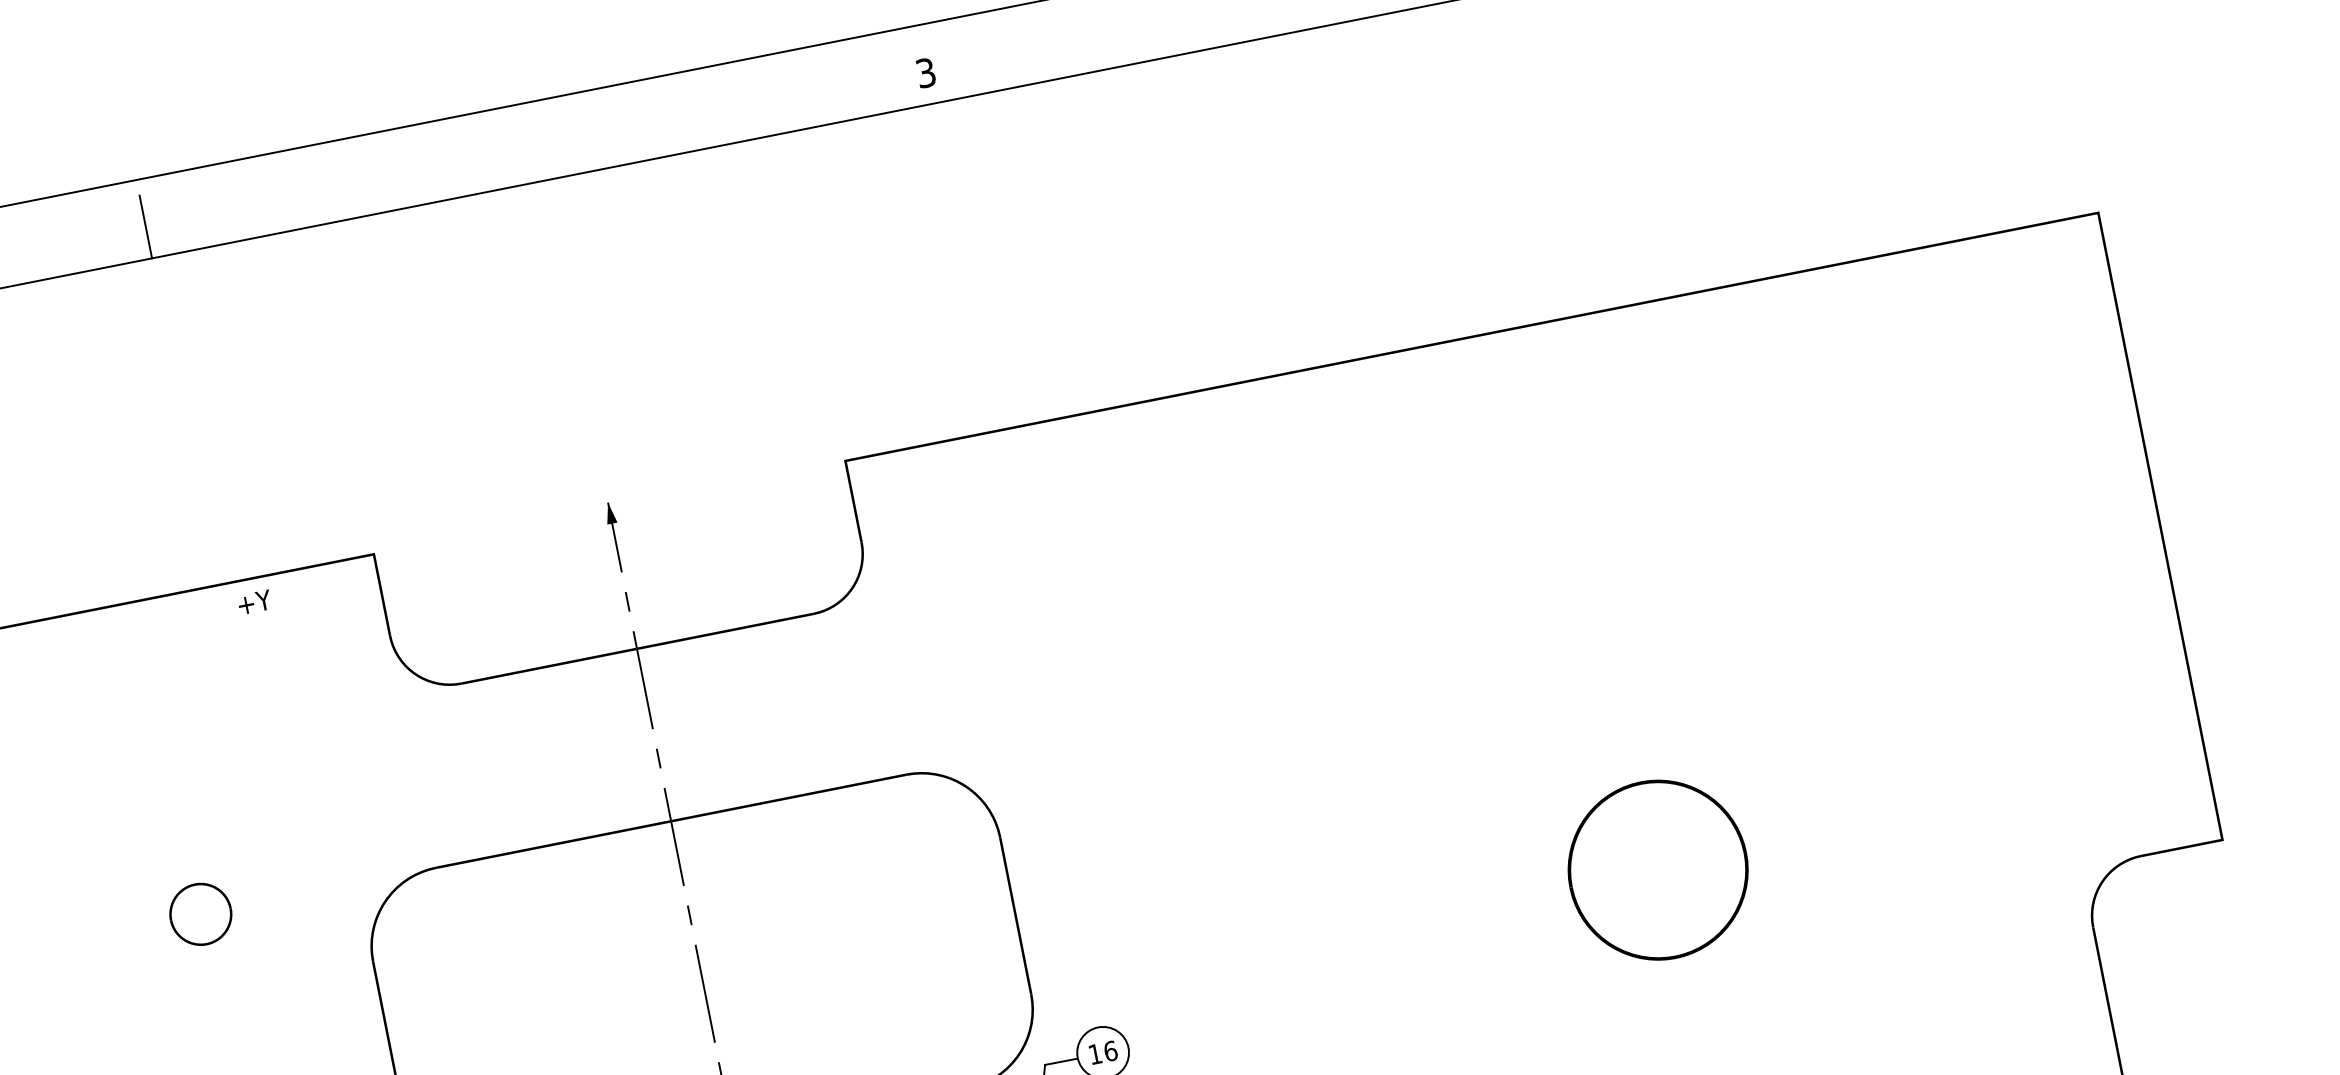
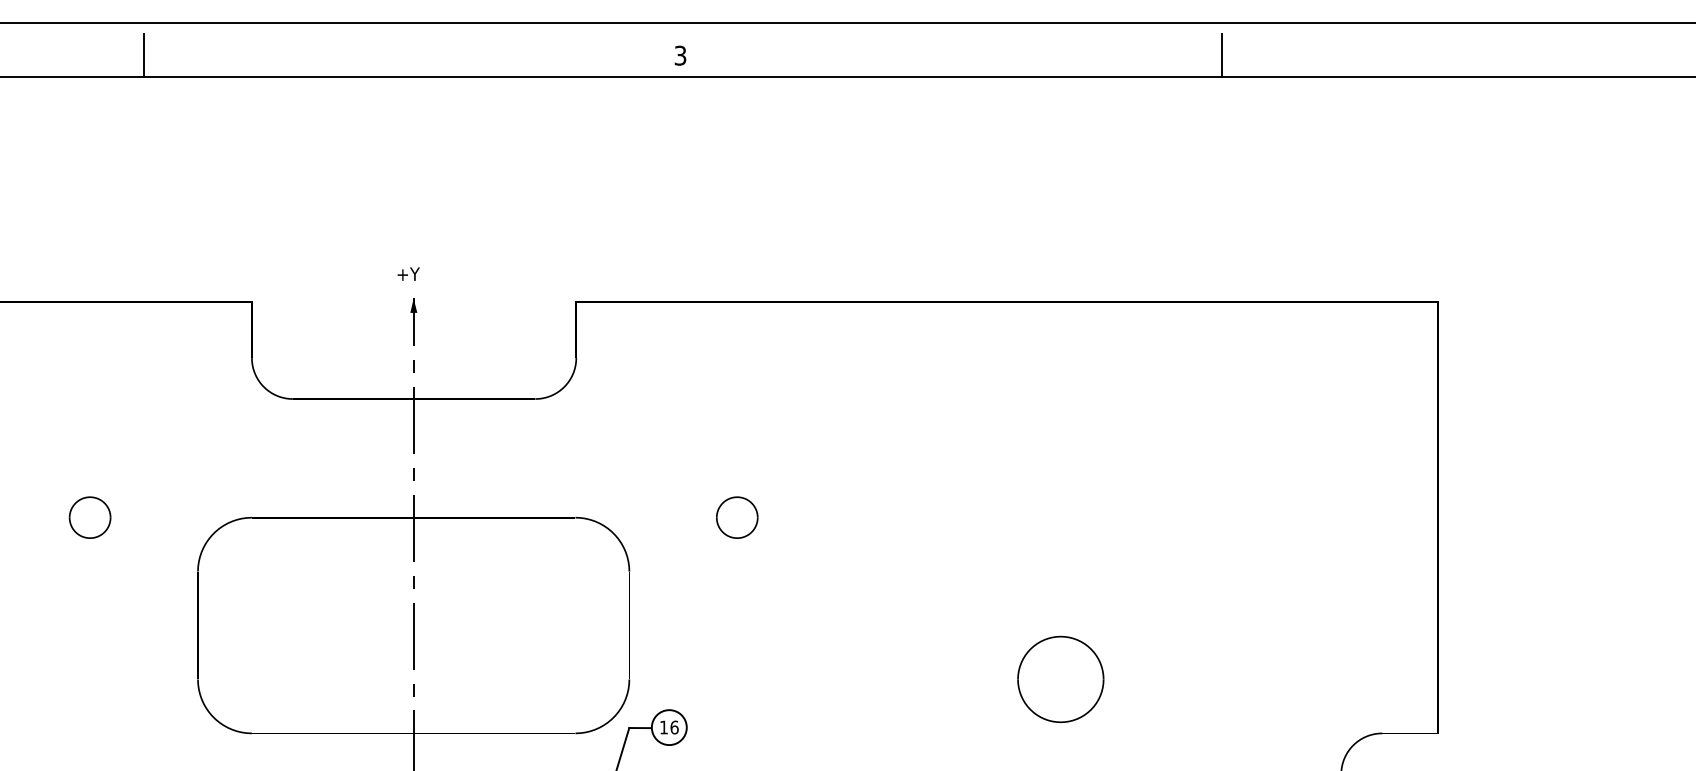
text: (254, 601) -> (408, 273), moved
part: (1141, 727) -> (737, 517), added
part: (1657, 870) -> (1060, 679), size x0.71

